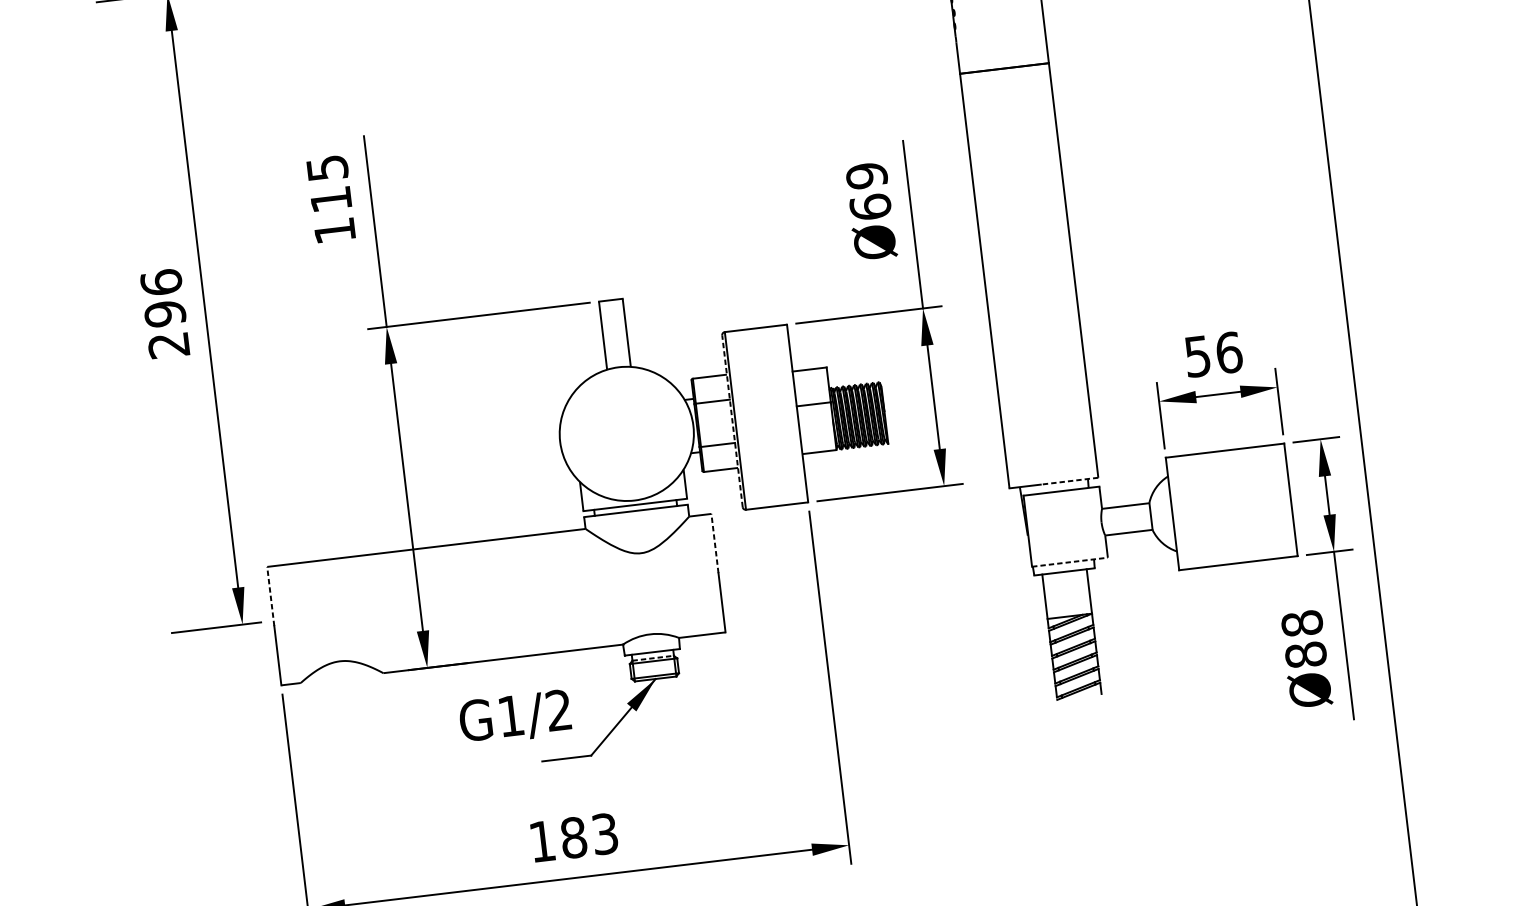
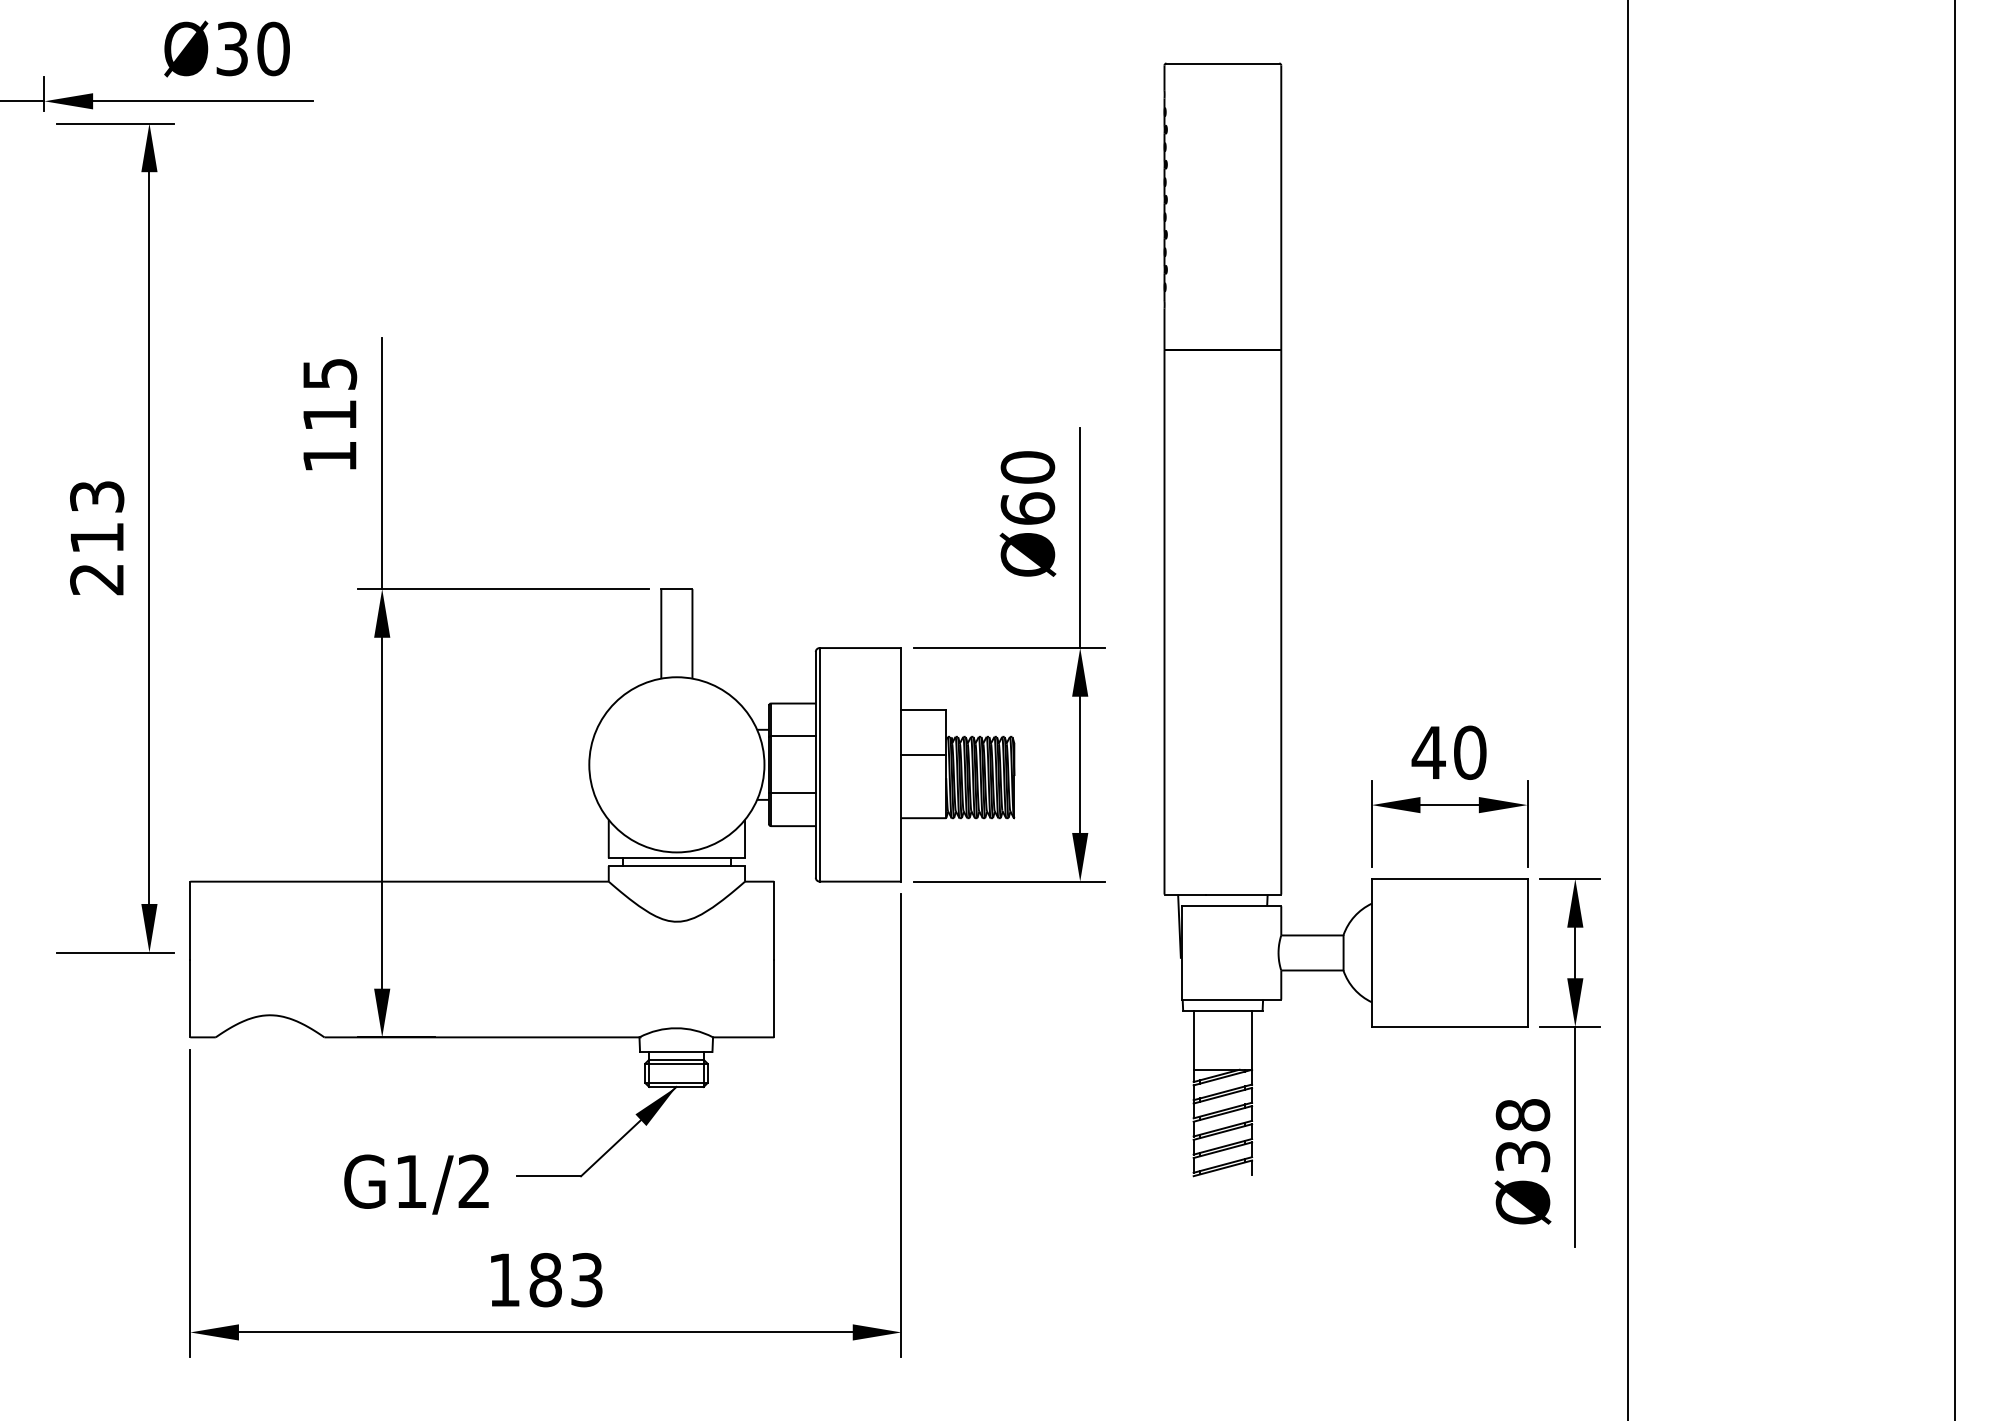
text: (866, 175) -> (1027, 467), Ø69 -> Ø60
text: (163, 298) -> (97, 517), 296 -> 213
text: (1212, 354) -> (1448, 752), 56 -> 40
line: (732, 421) -> (815, 764), dashed -> solid
line: (1069, 481) -> (1243, 894), dashed -> solid
line: (715, 543) -> (774, 920), dashed -> solid
line: (1069, 562) -> (1231, 999), dashed -> solid
line: (270, 596) -> (190, 920), dashed -> solid
text: (1305, 655) -> (1522, 1156), Ø88 -> Ø38
line: (653, 658) -> (676, 1059), dashed -> solid
text: (515, 717) -> (416, 1184), moved

